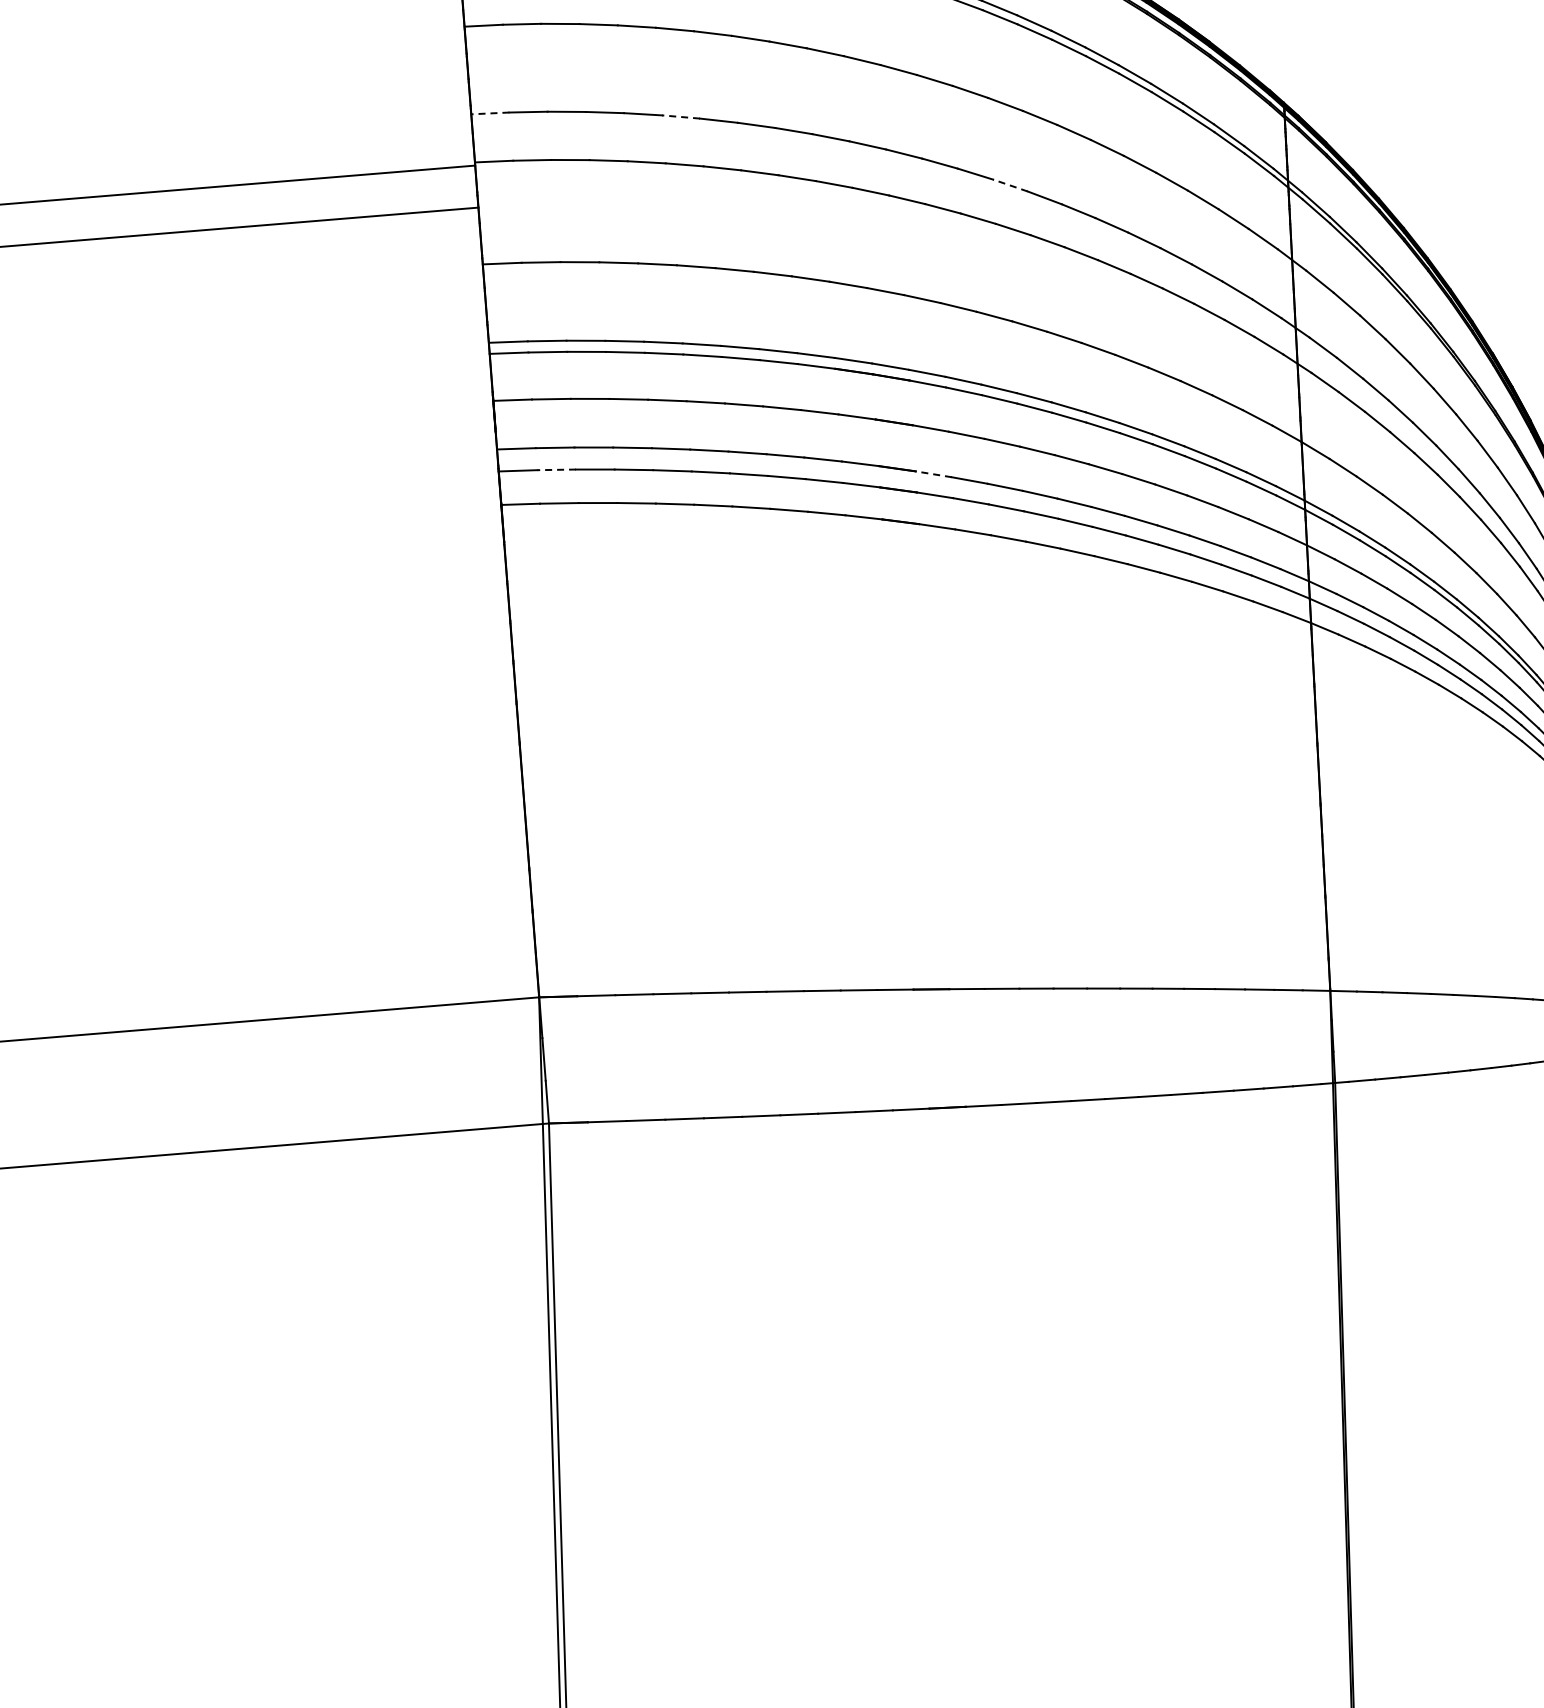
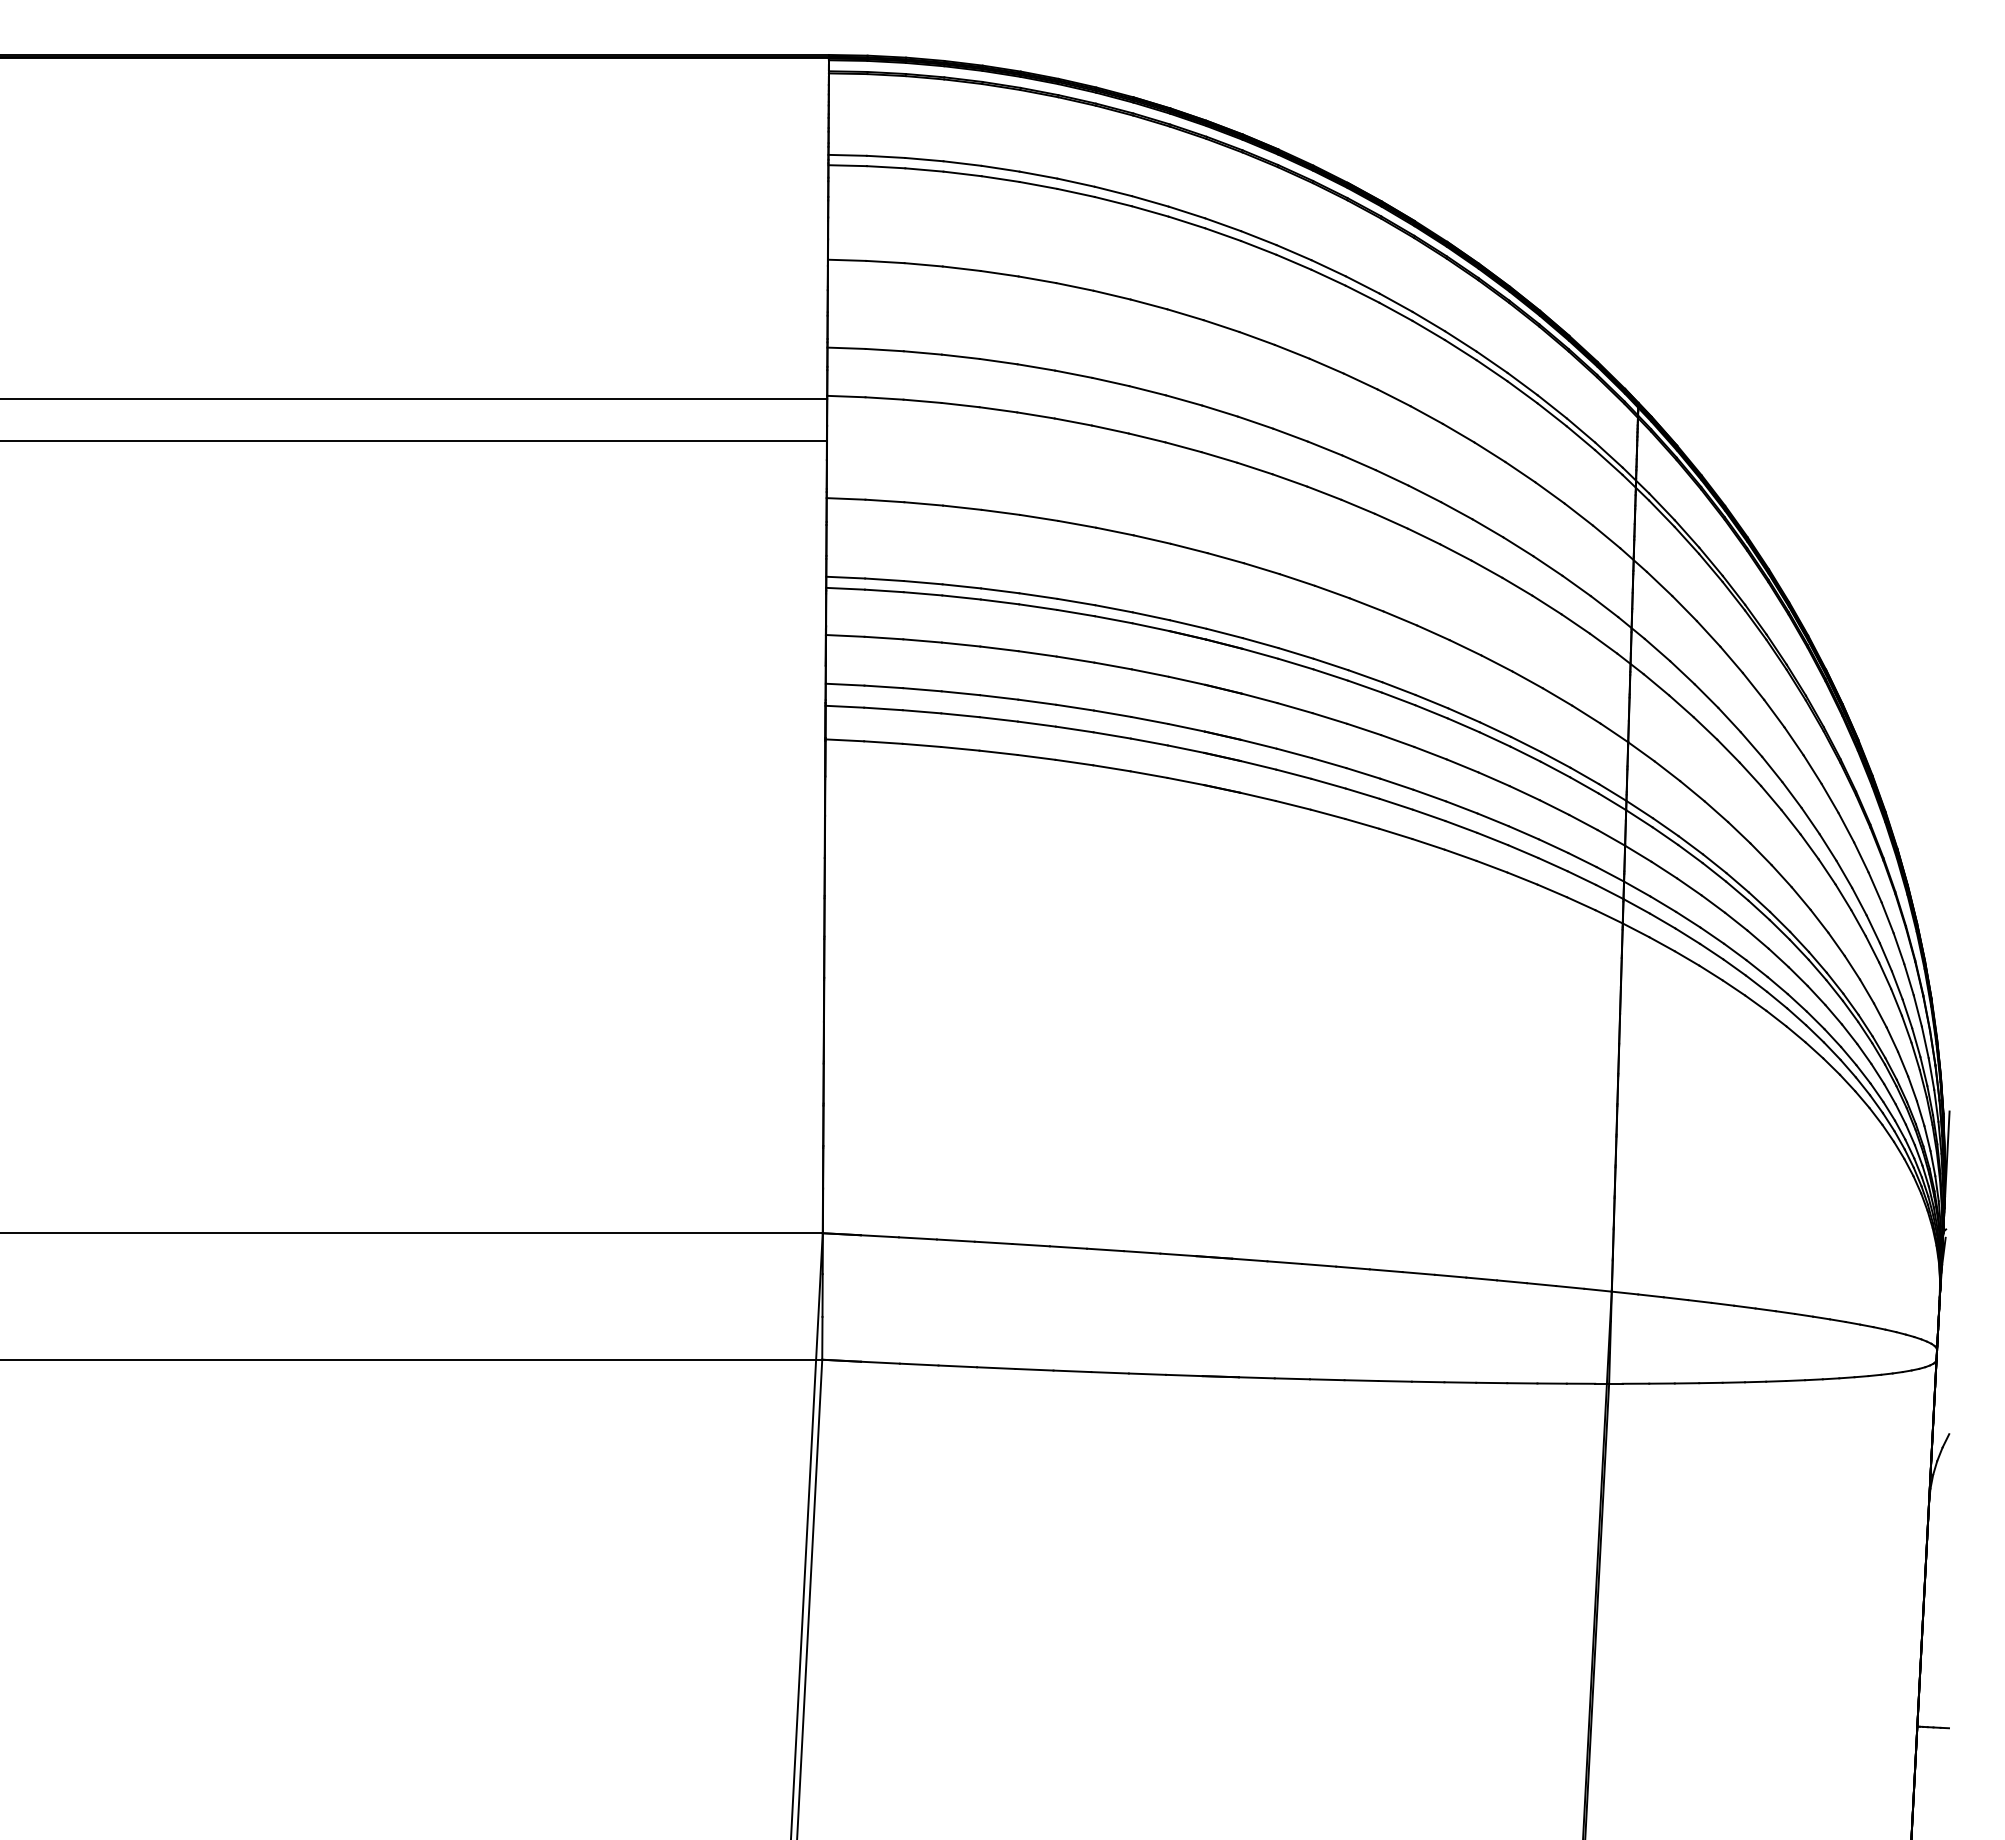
line: (490, 113) -> (846, 348), dashed -> solid
line: (680, 117) -> (1035, 367), dashed -> solid
line: (1009, 185) -> (1358, 462), dashed -> solid
line: (556, 469) -> (883, 708), dashed -> solid
line: (933, 474) -> (1258, 744), dashed -> solid

